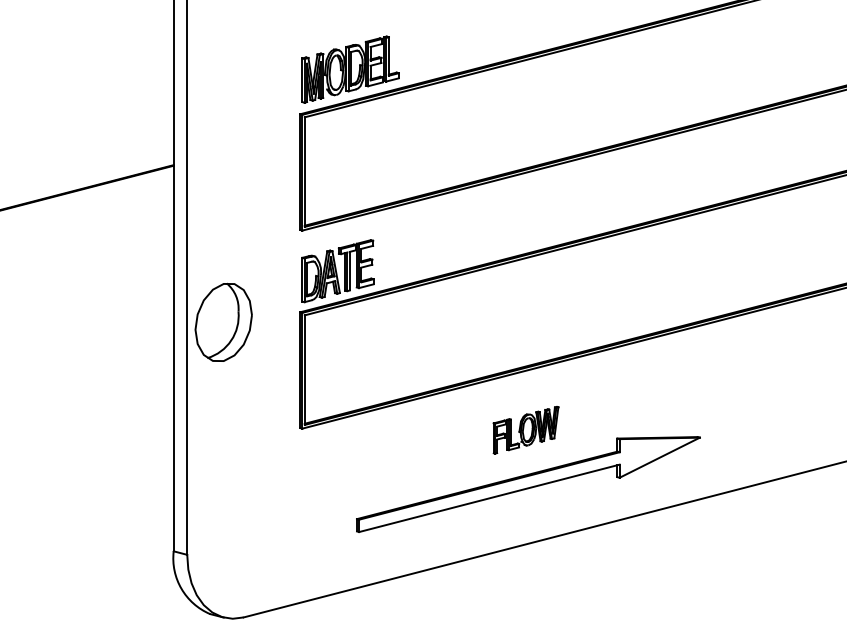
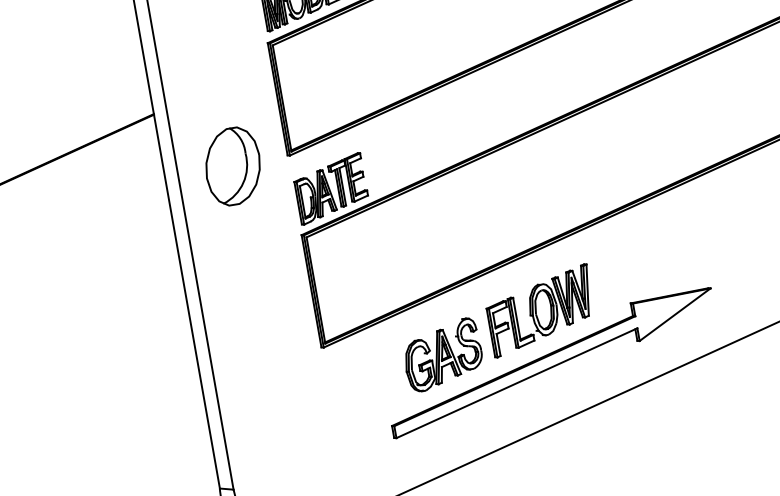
part: (223, 321) -> (232, 165), moved
part: (525, 430) -> (540, 311), size x1.67
part: (420, 456) -> (442, 354), added

